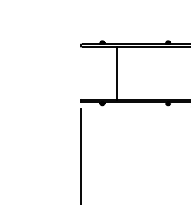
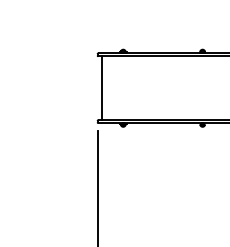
line: (116, 73) -> (101, 88), moved

